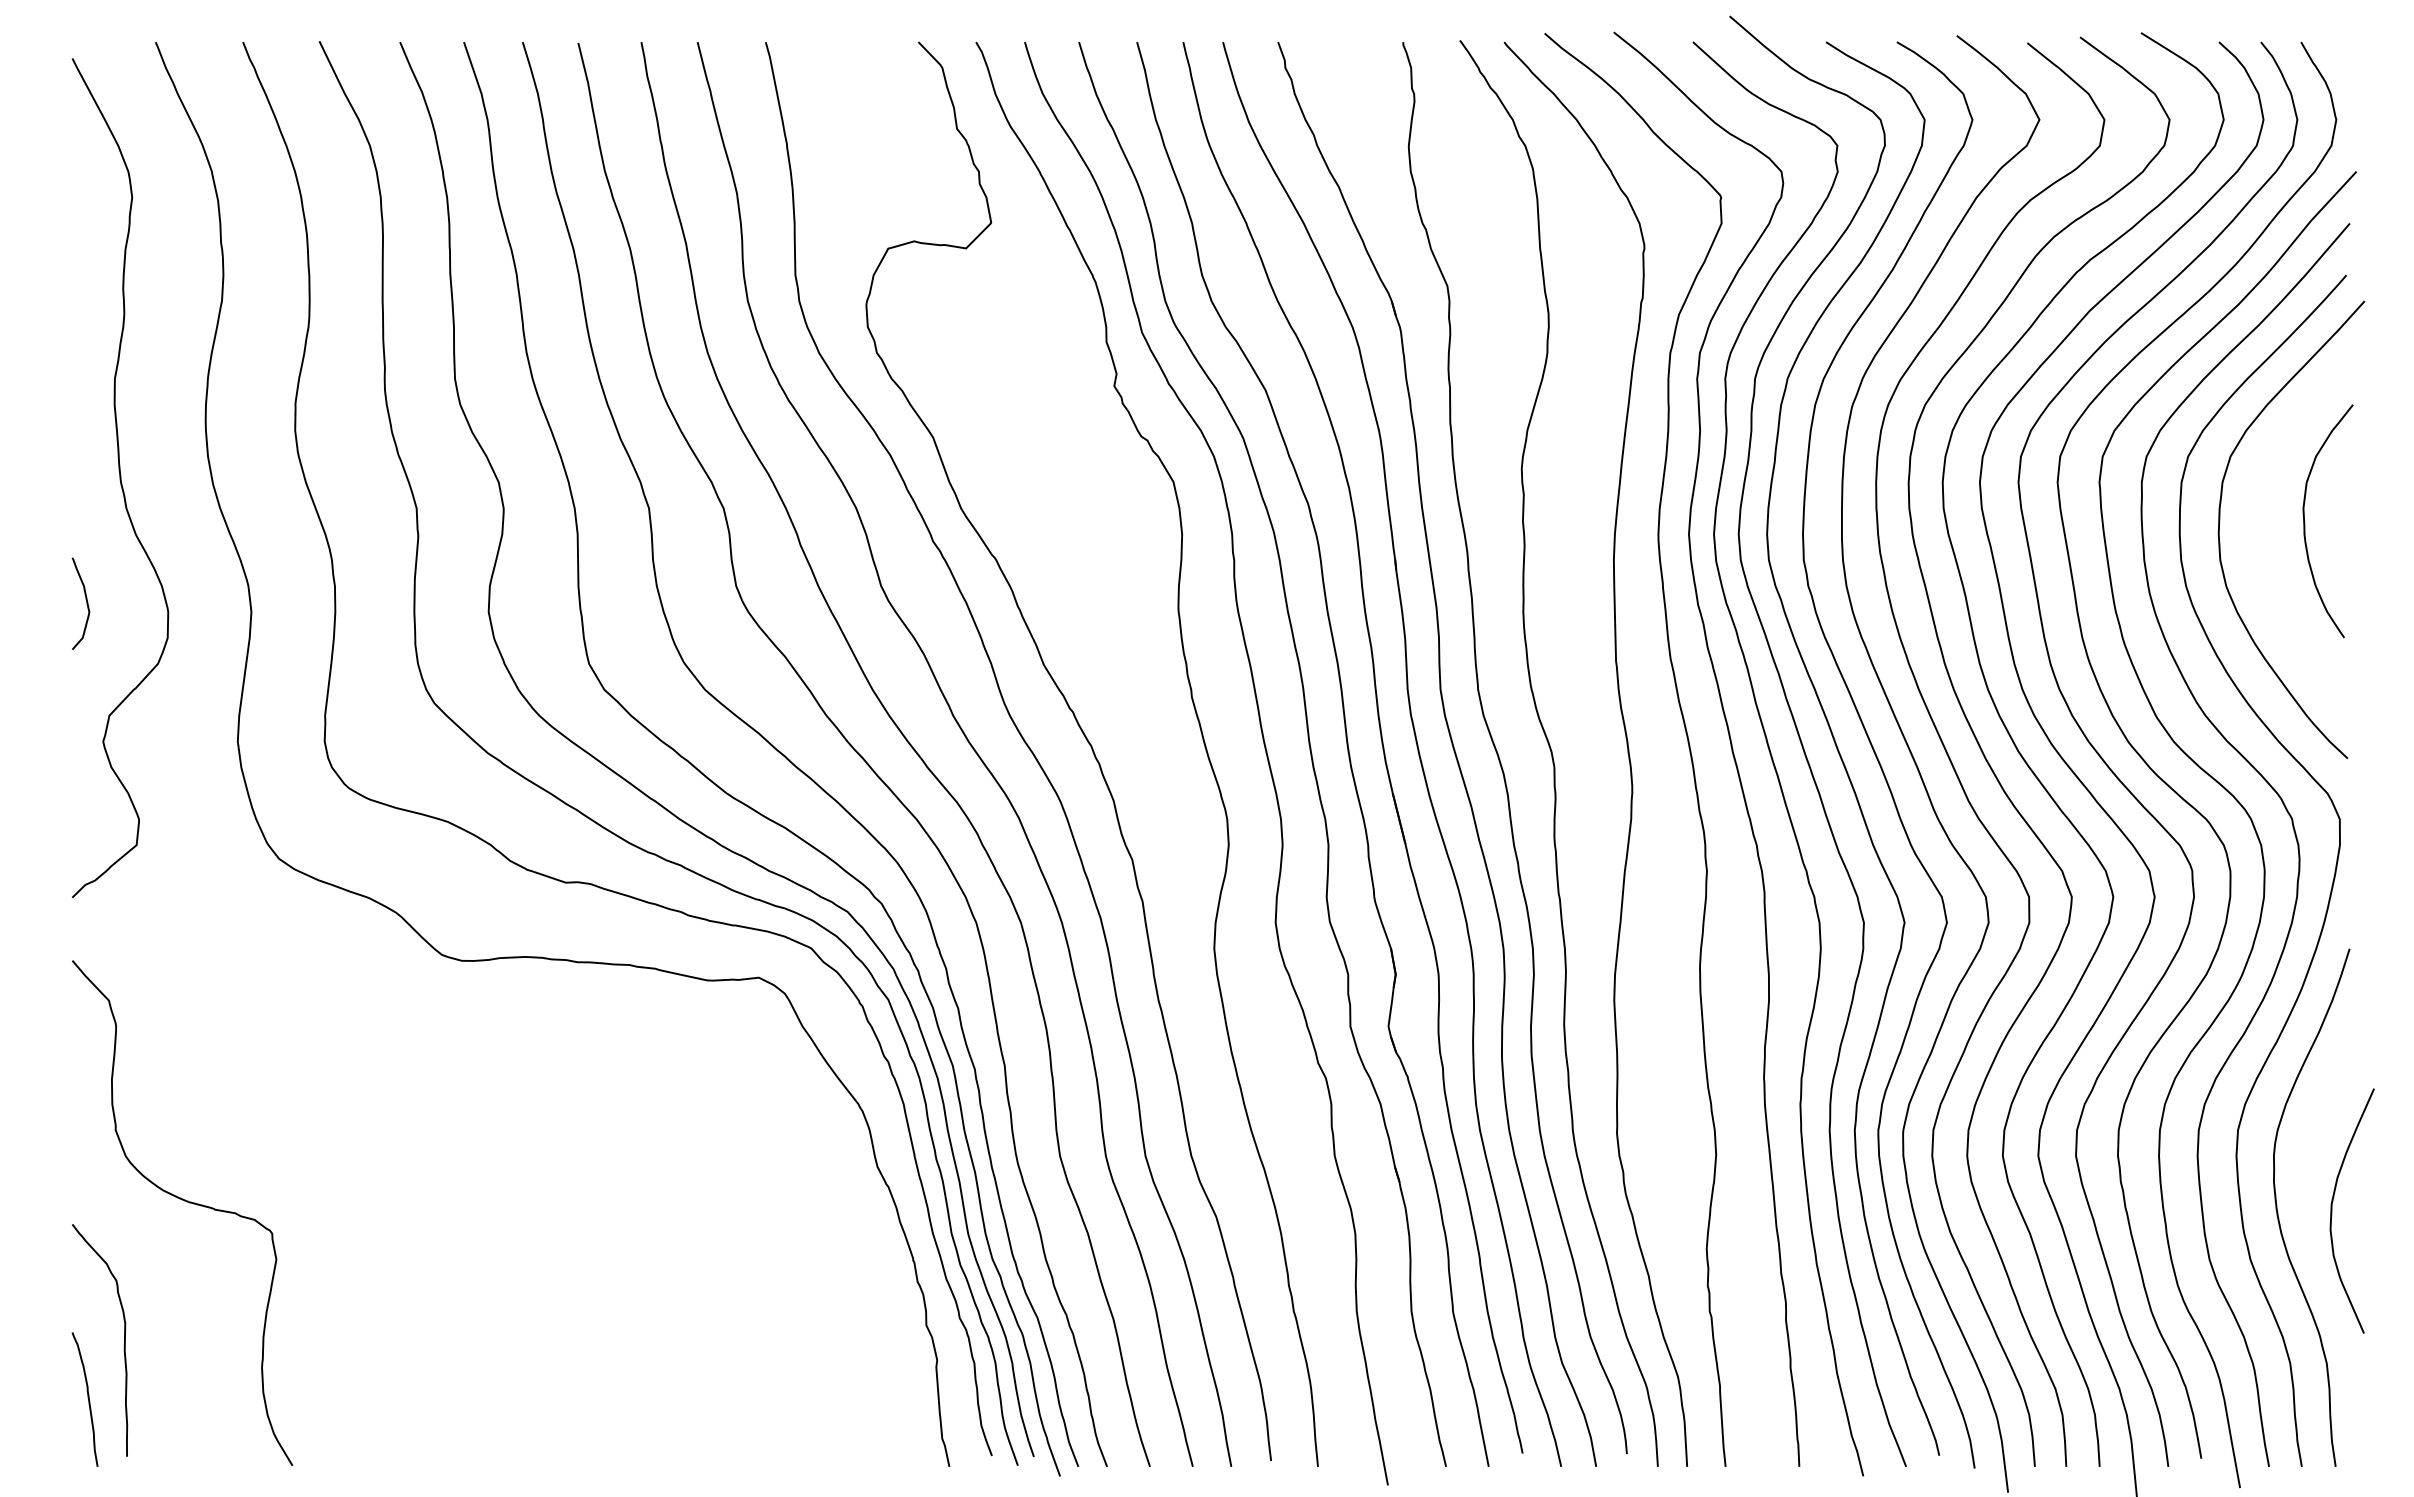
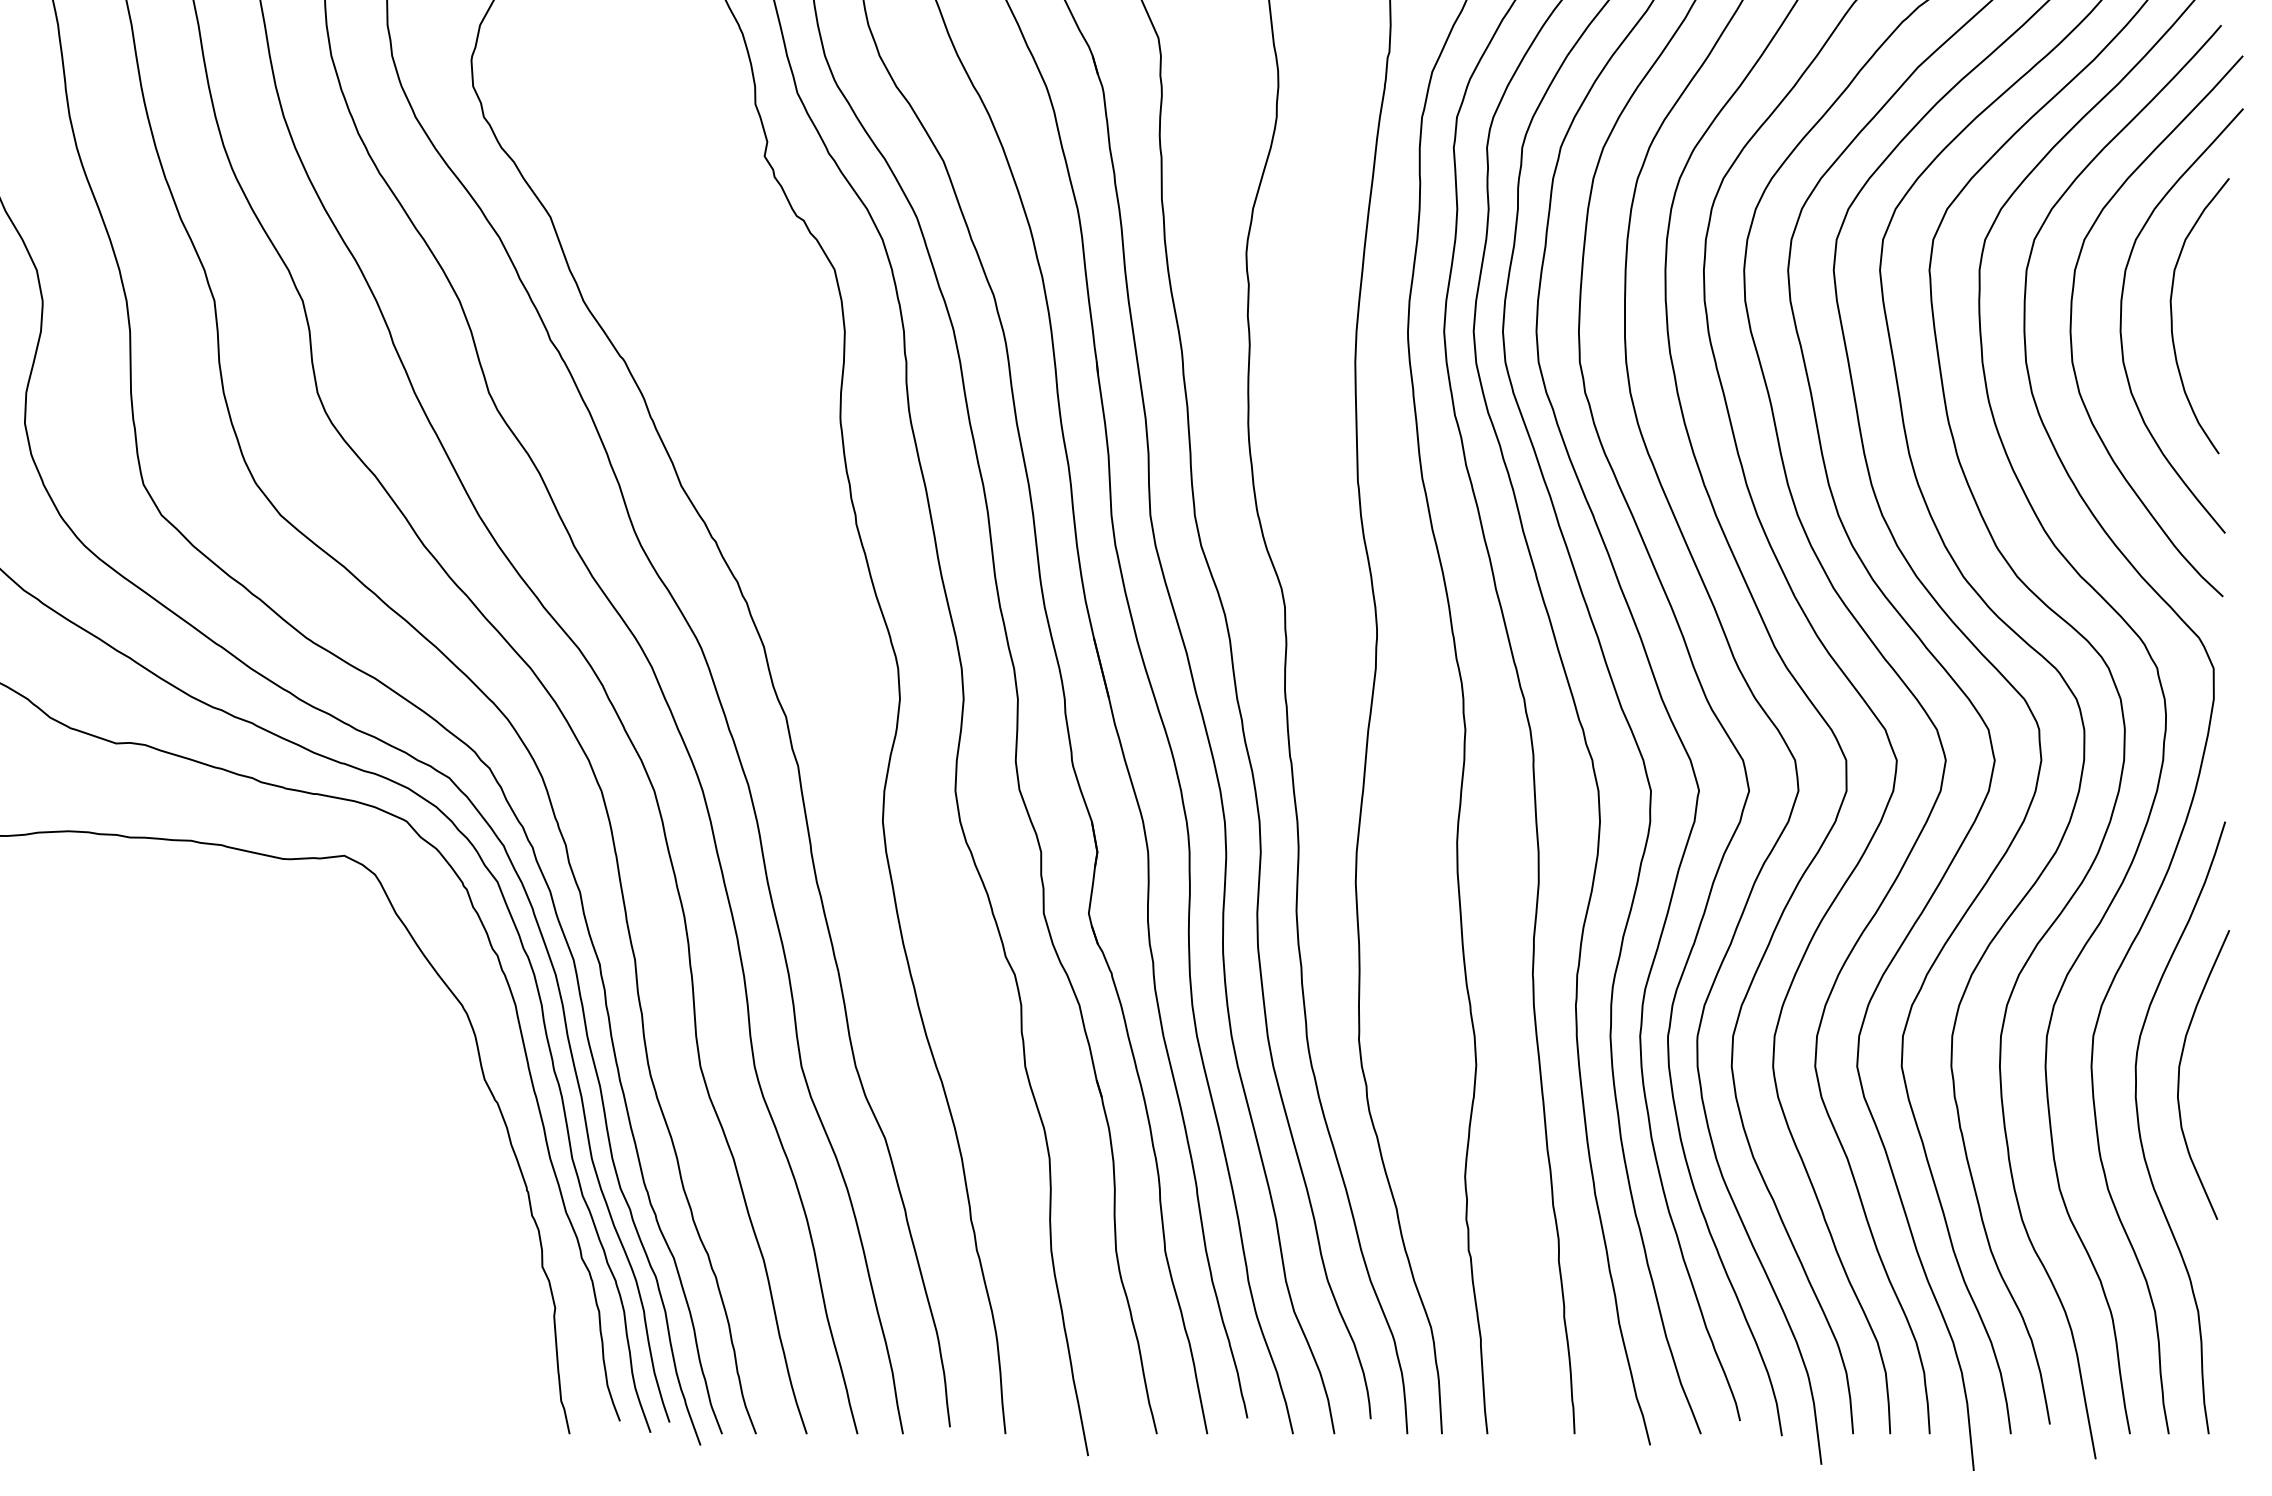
curve: (2262, 525) -> (2122, 321), added
curve: (2332, 1210) -> (2180, 1074), moved

